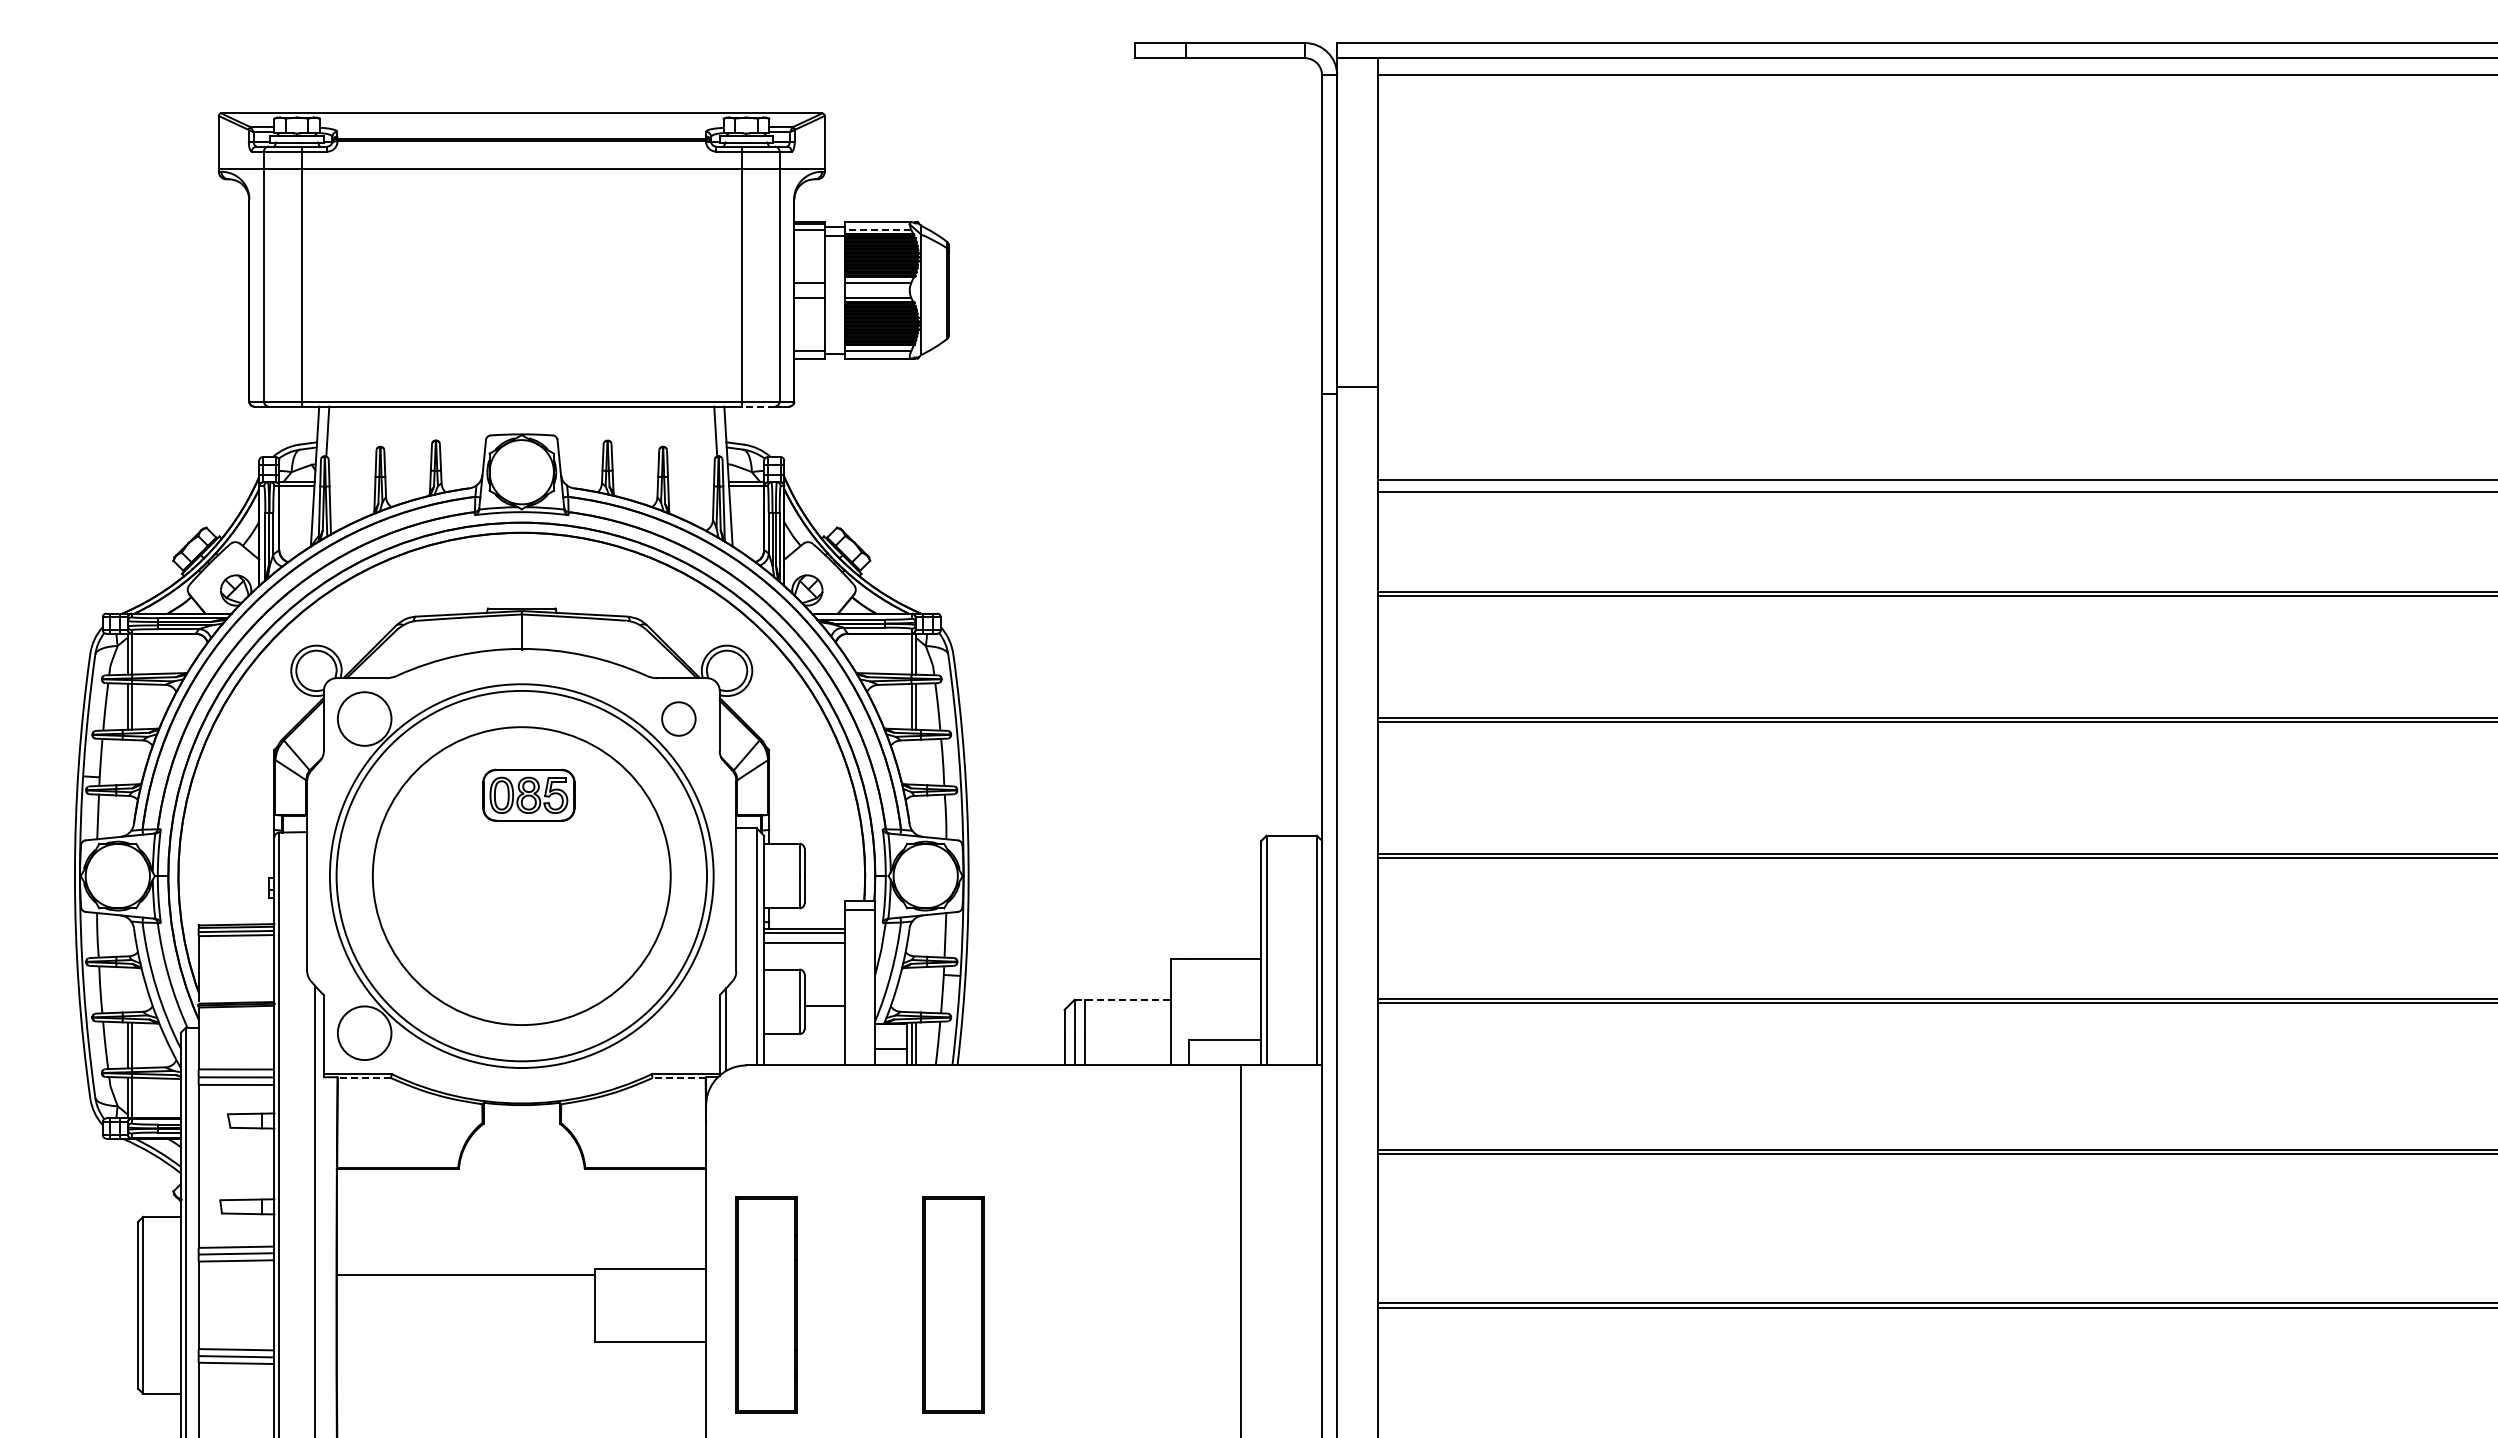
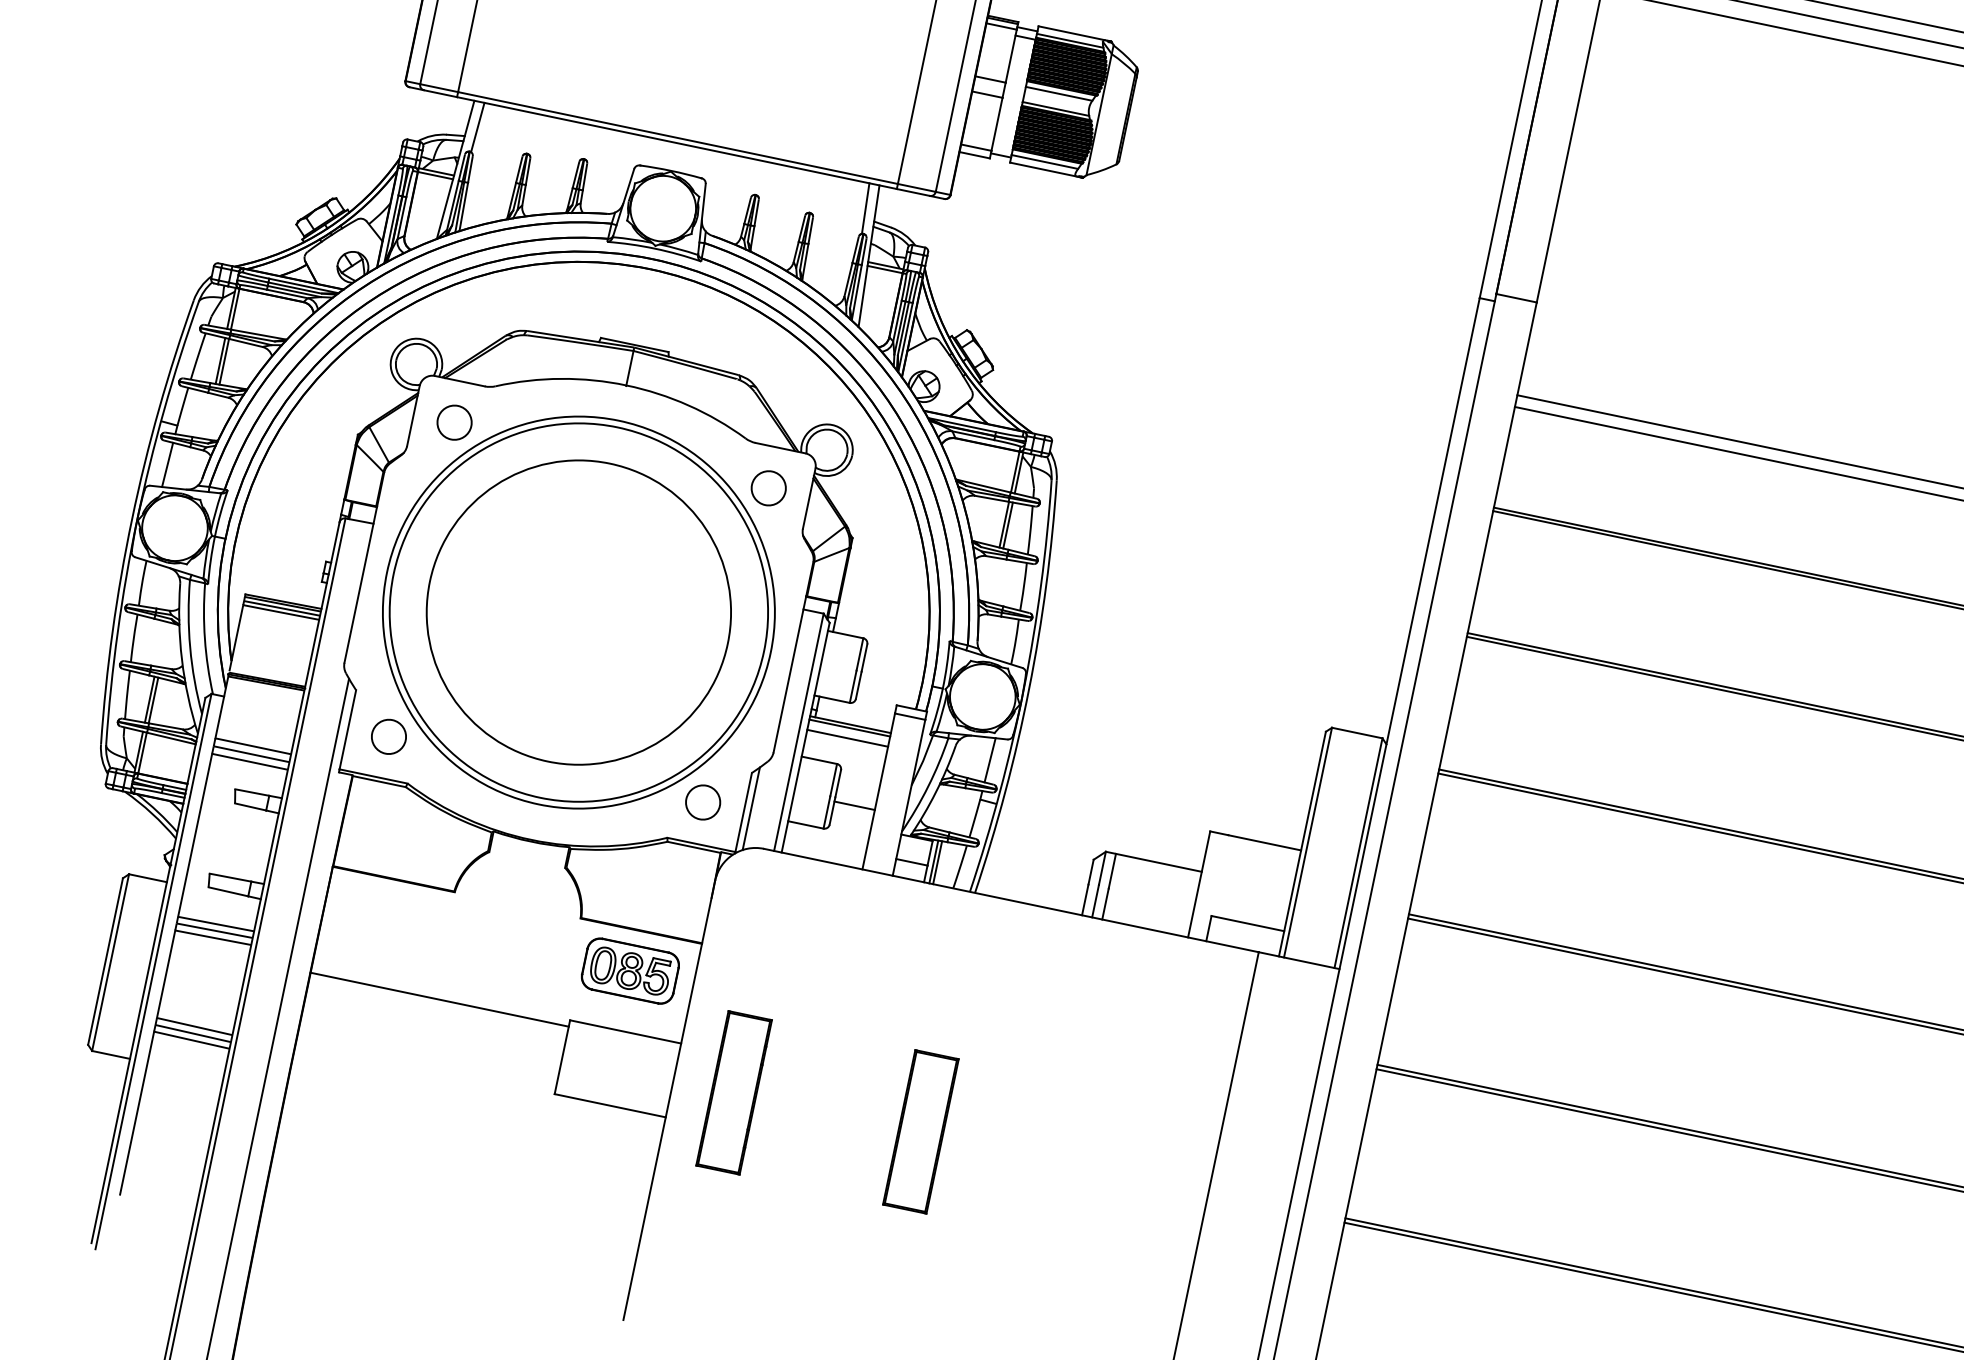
line: (877, 229) -> (1069, 40), dashed -> solid
line: (758, 406) -> (913, 192), dashed -> solid
circle: (364, 718) -> (454, 422), size x0.62
part: (528, 794) -> (630, 970), moved
line: (1122, 999) -> (1153, 861), dashed -> solid
circle: (678, 1032) -> (702, 801), added
circle: (364, 1033) -> (388, 737), size x0.62
line: (364, 1078) -> (379, 782), dashed -> solid
line: (679, 1078) -> (694, 847), dashed -> solid
part: (766, 1305) -> (733, 1093), size x0.71
part: (953, 1305) -> (920, 1132), size x0.71

